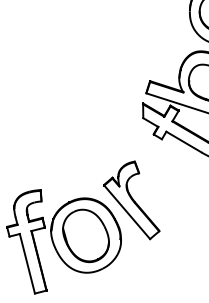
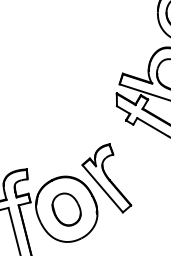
part: (85, 235) -> (66, 209), size x0.7

